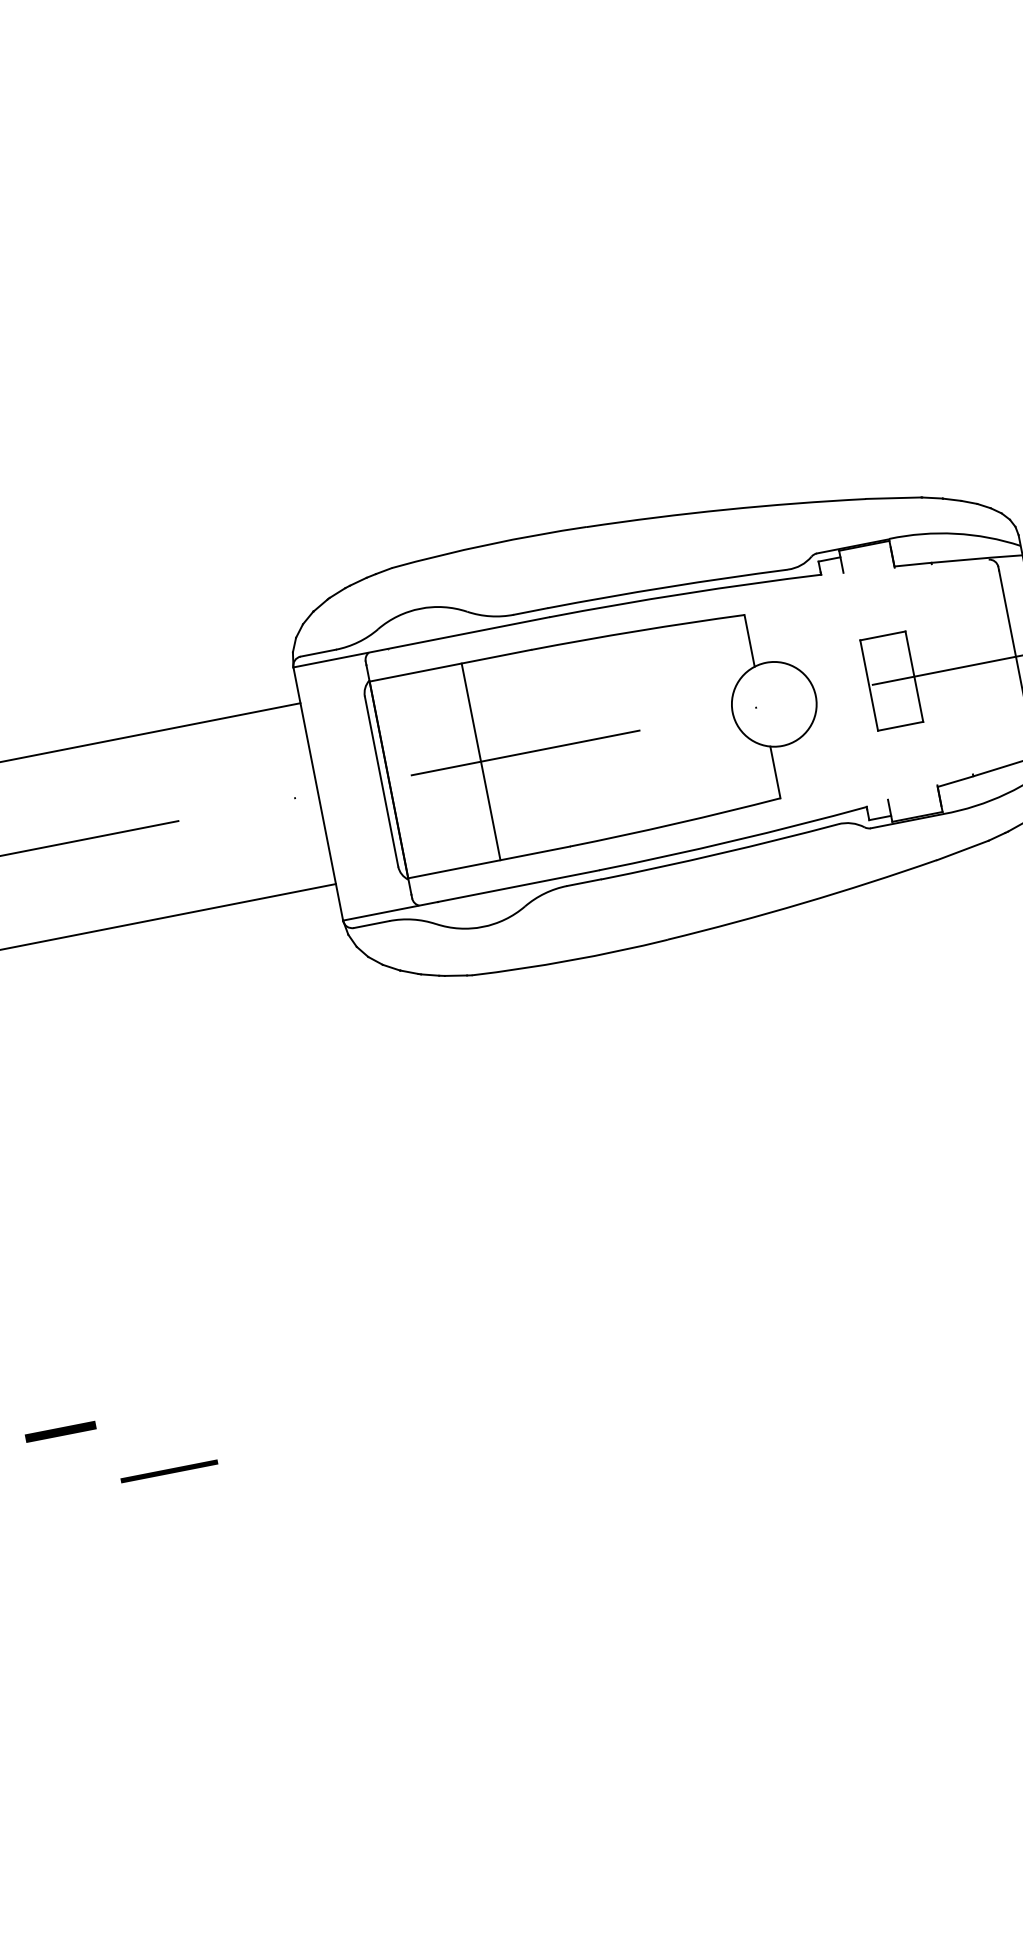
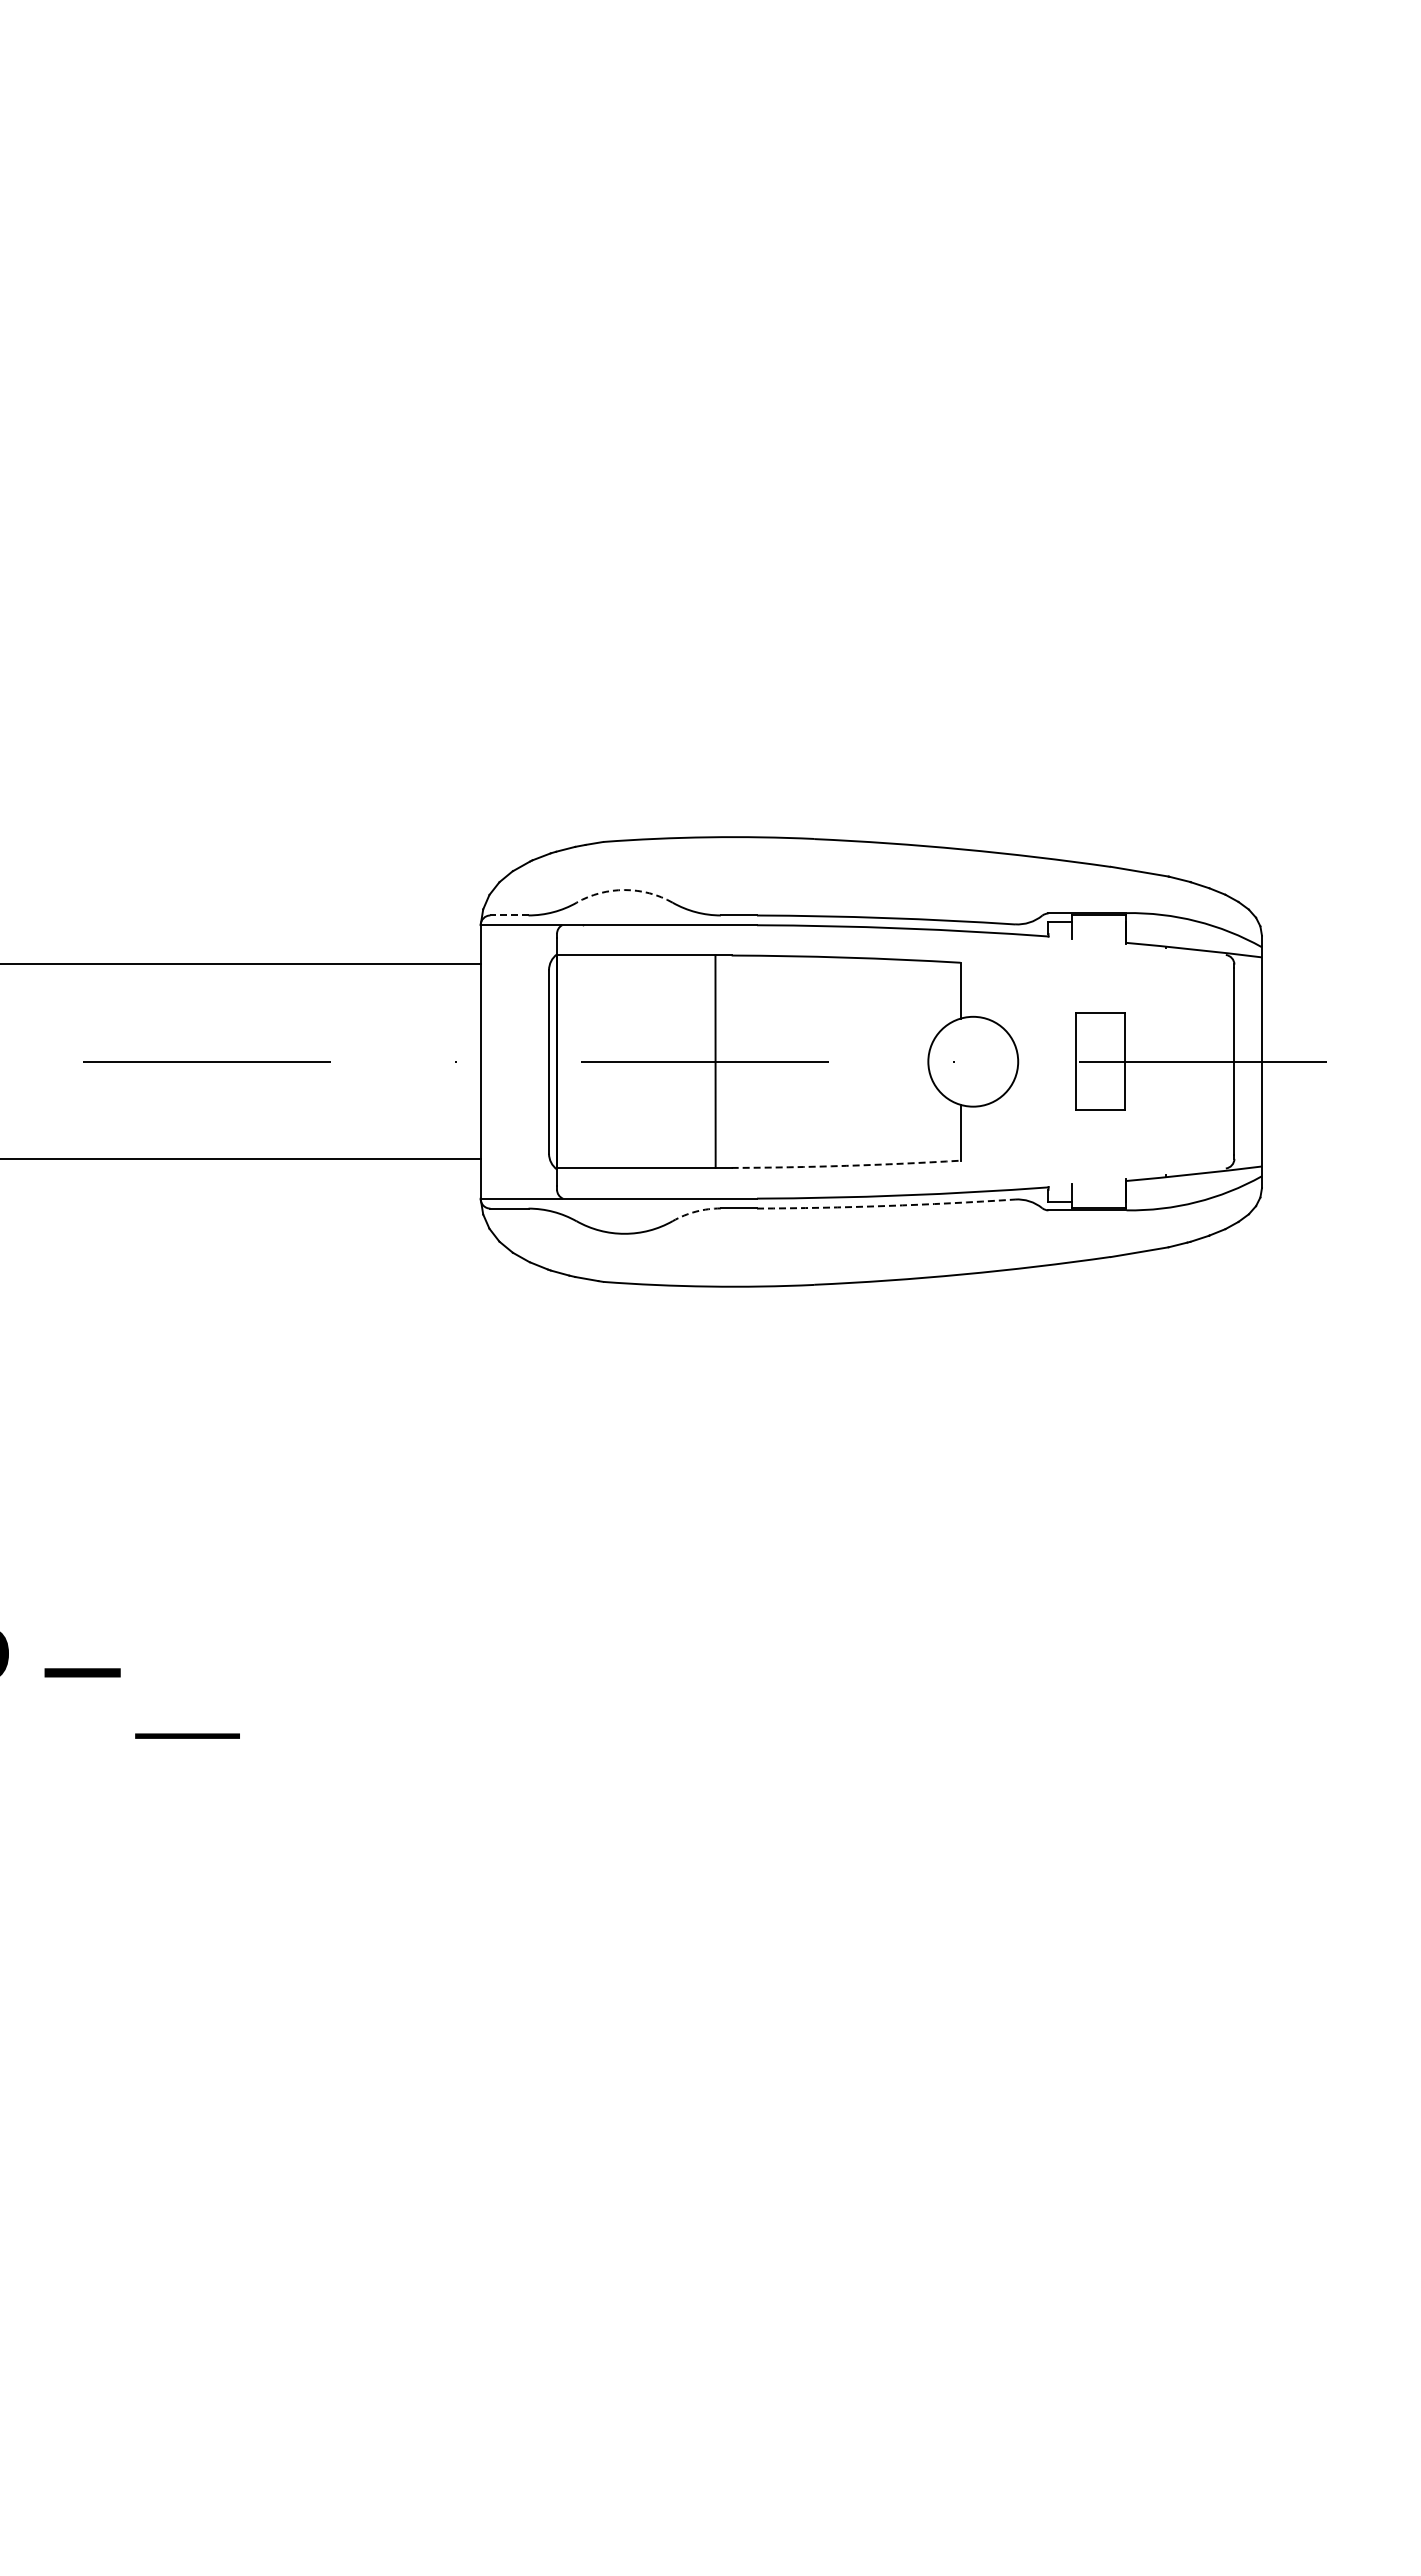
arc: (420, 609) -> (624, 890), solid -> dashed
line: (318, 653) -> (509, 915), solid -> dashed
line: (480, 761) -> (715, 1061), moved
arc: (675, 823) -> (846, 1165), solid -> dashed
arc: (720, 854) -> (886, 1206), solid -> dashed
arc: (545, 893) -> (696, 1211), solid -> dashed

